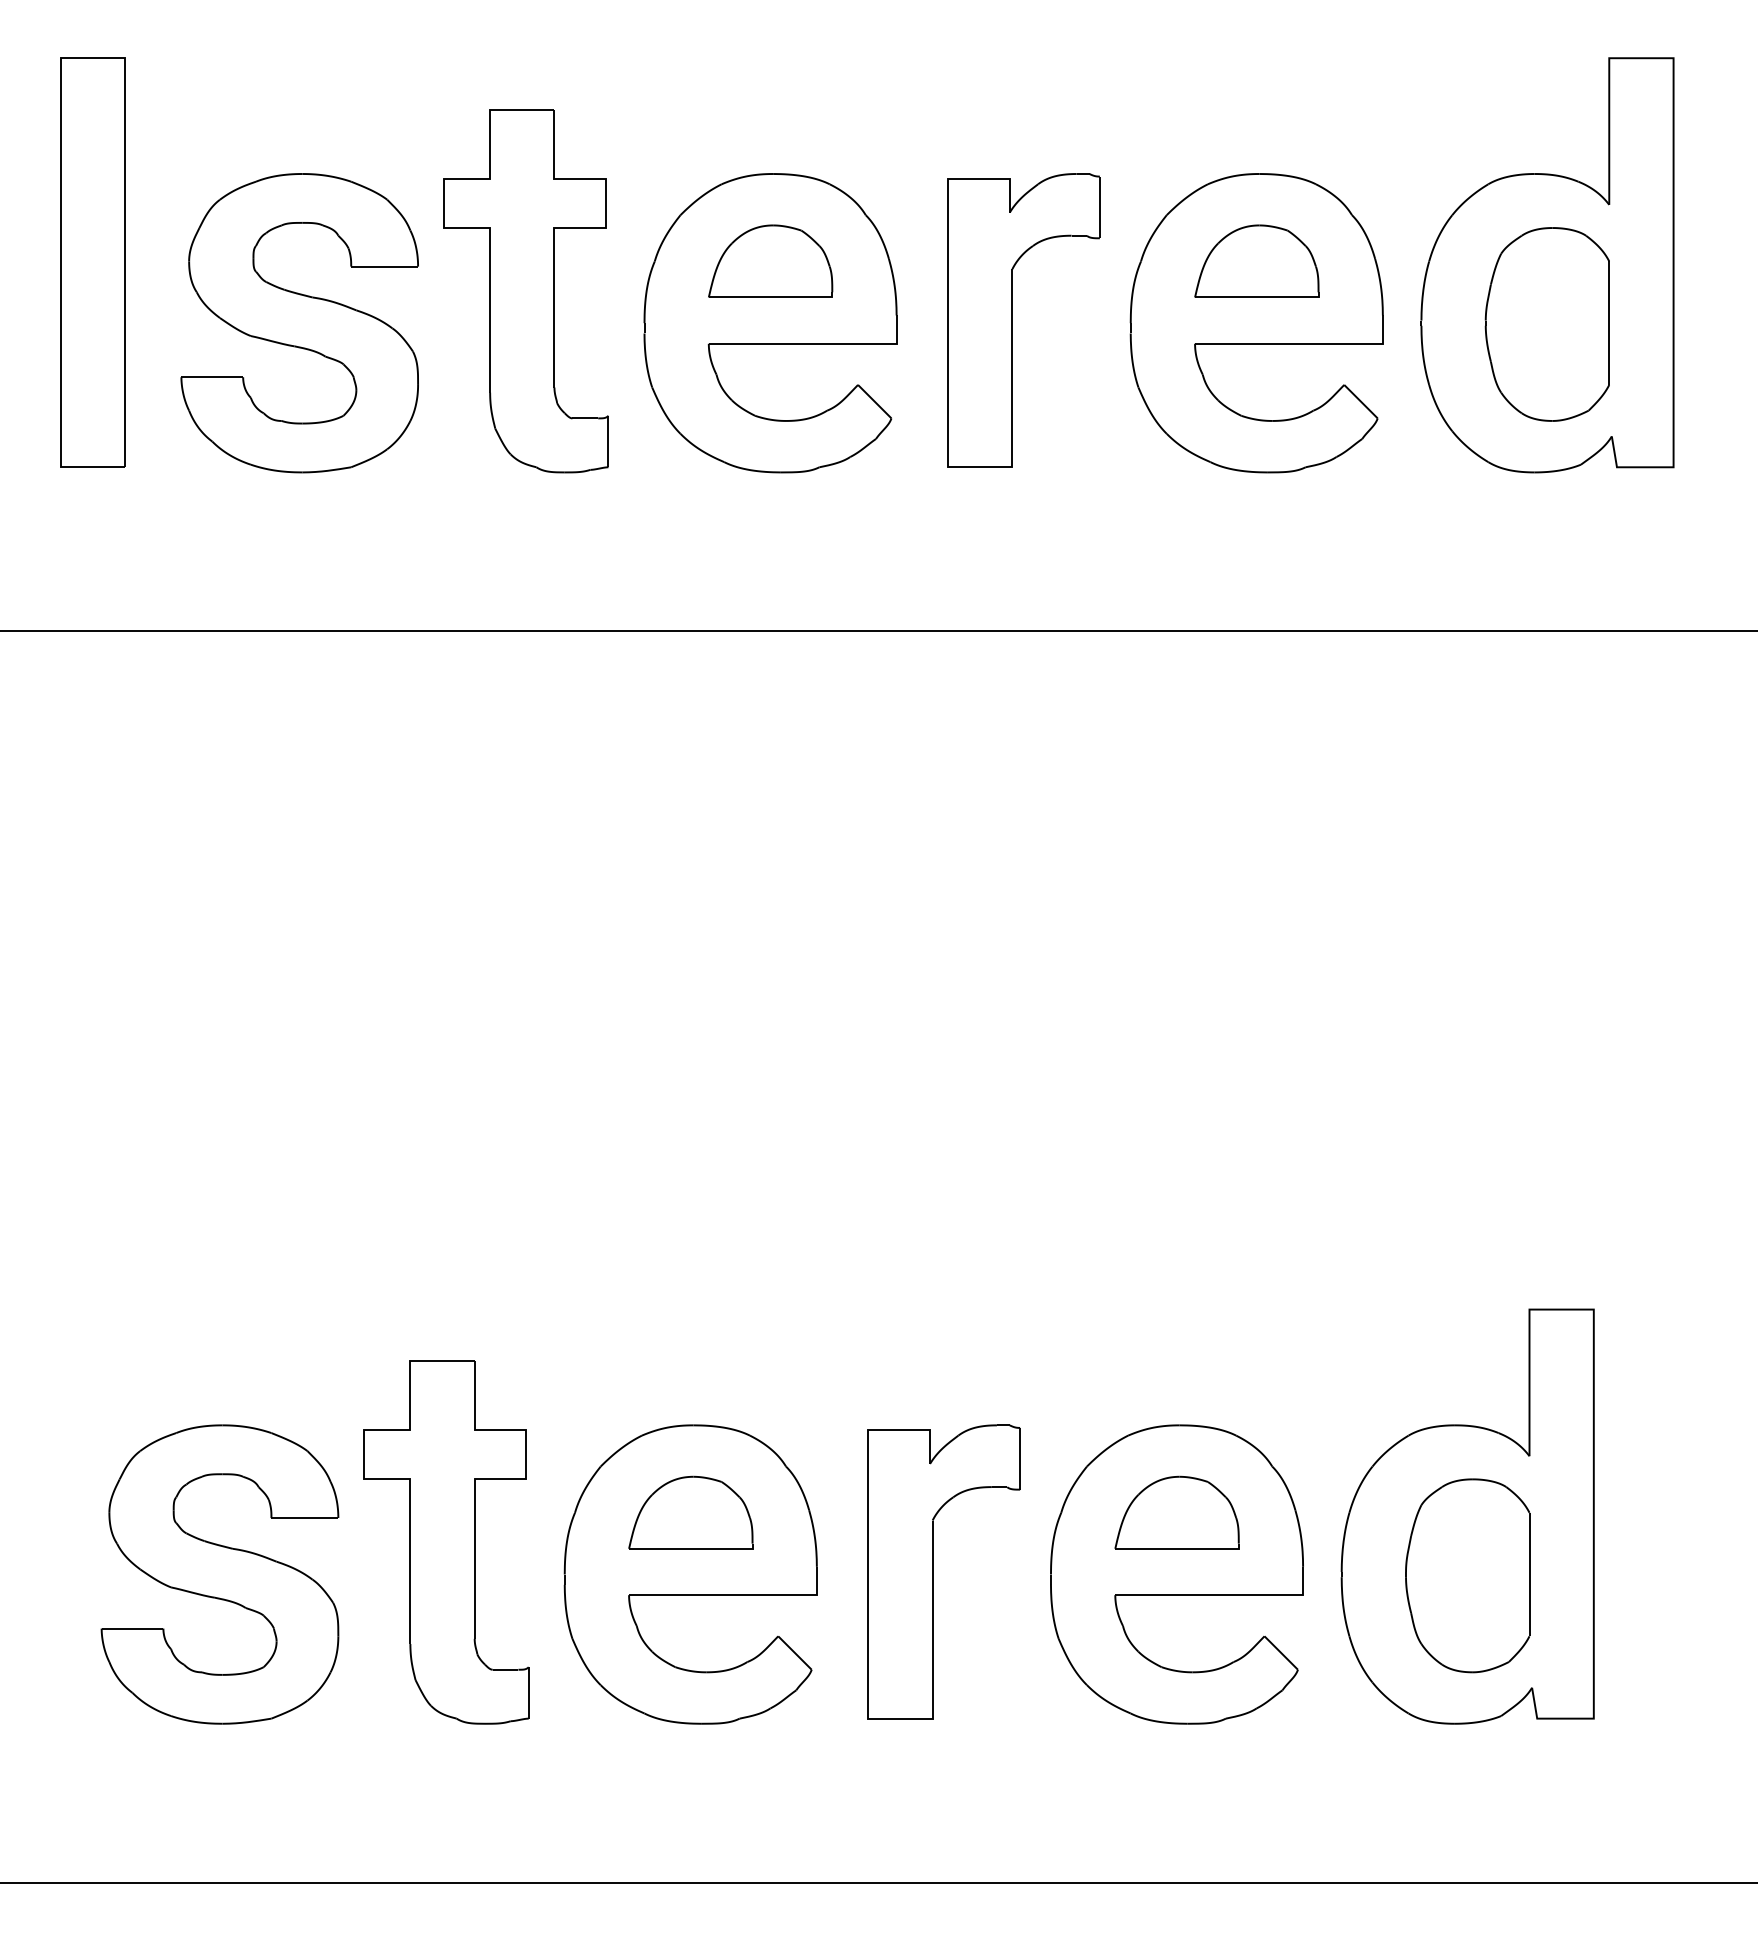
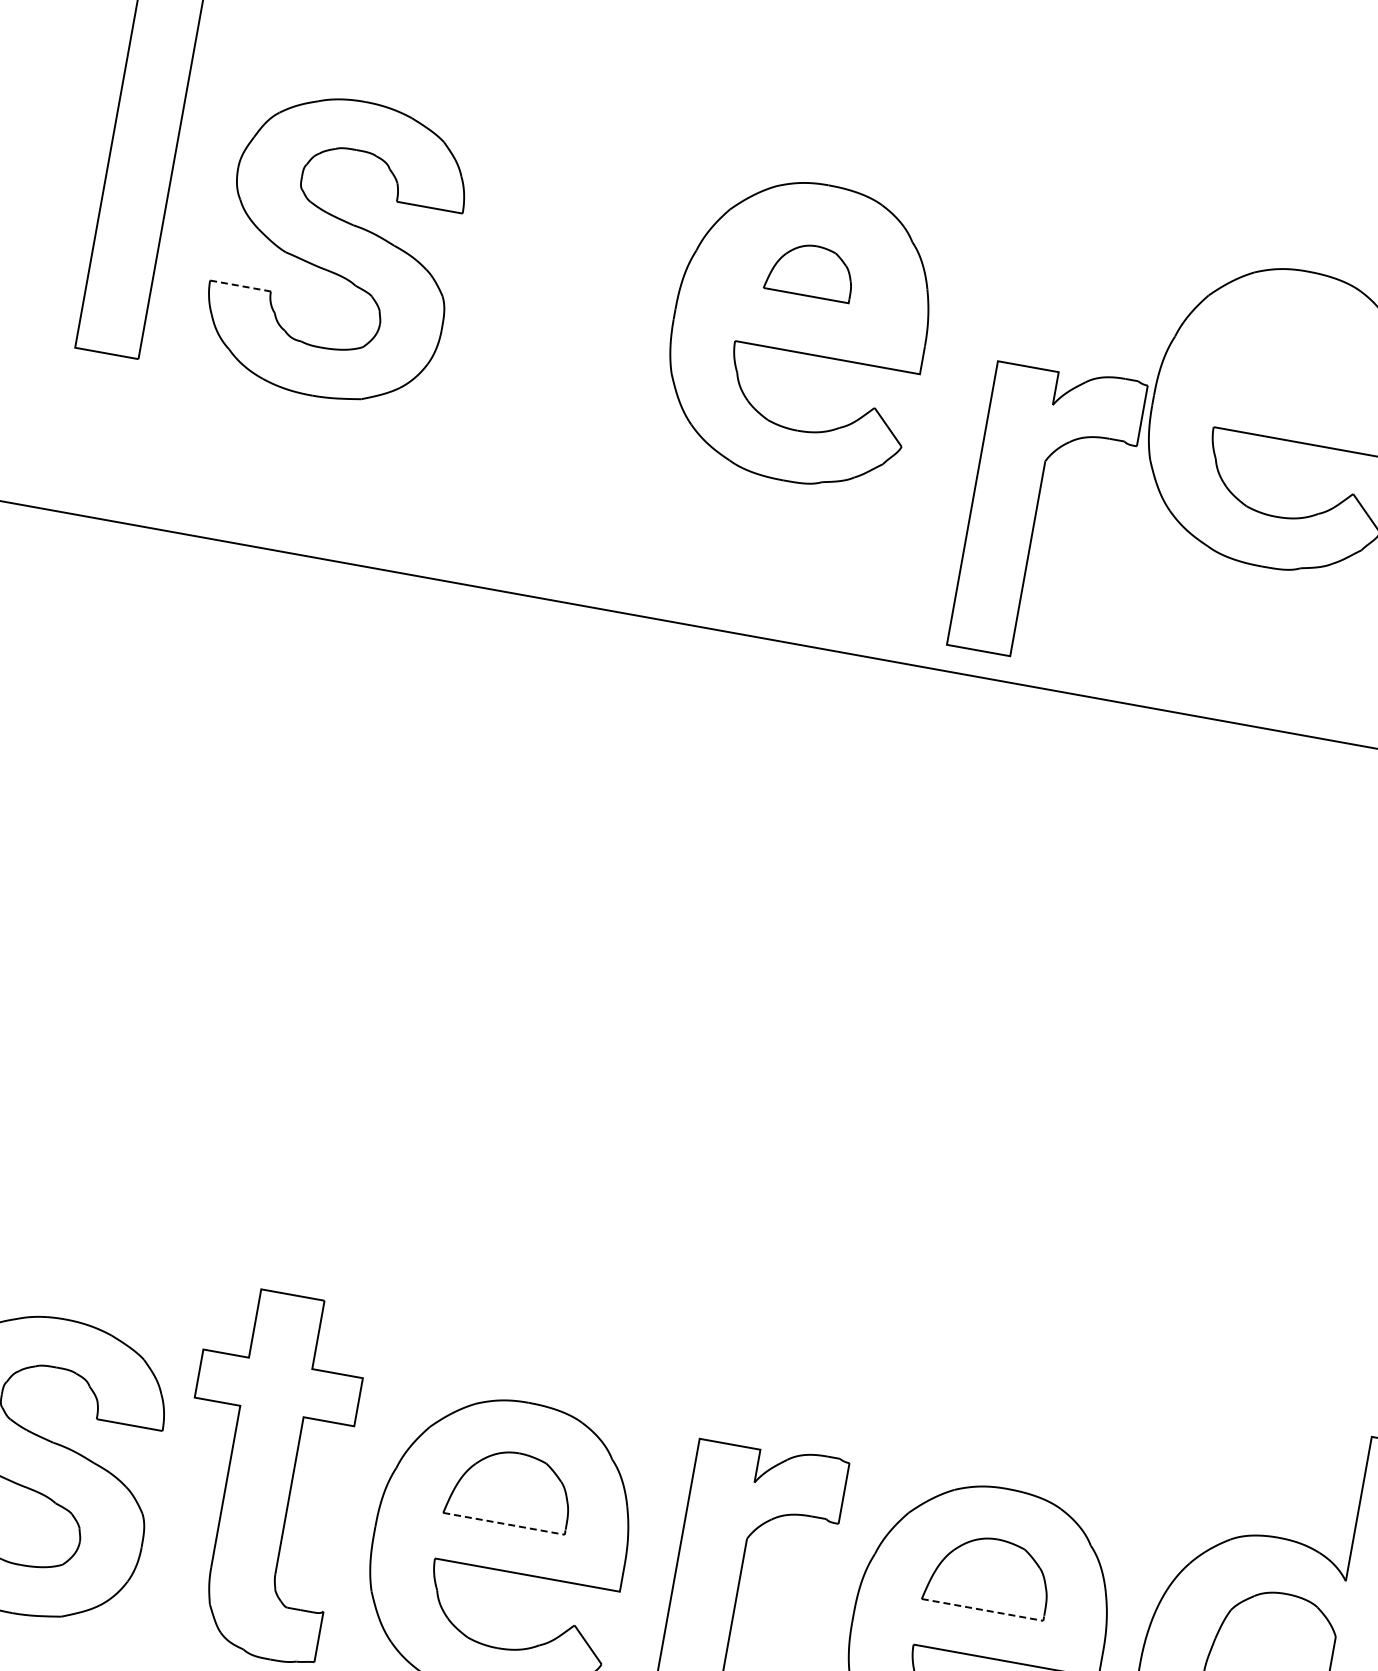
part: (770, 260) -> (810, 269), size x0.7
part: (1256, 260) -> (1288, 356), removed
part: (525, 291) -> (563, 257), removed
part: (1012, 320) -> (1036, 511), moved
line: (212, 377) -> (240, 286), solid -> dashed
line: (694, 1548) -> (507, 1524), solid -> dashed
line: (1181, 1548) -> (987, 1610), solid -> dashed

